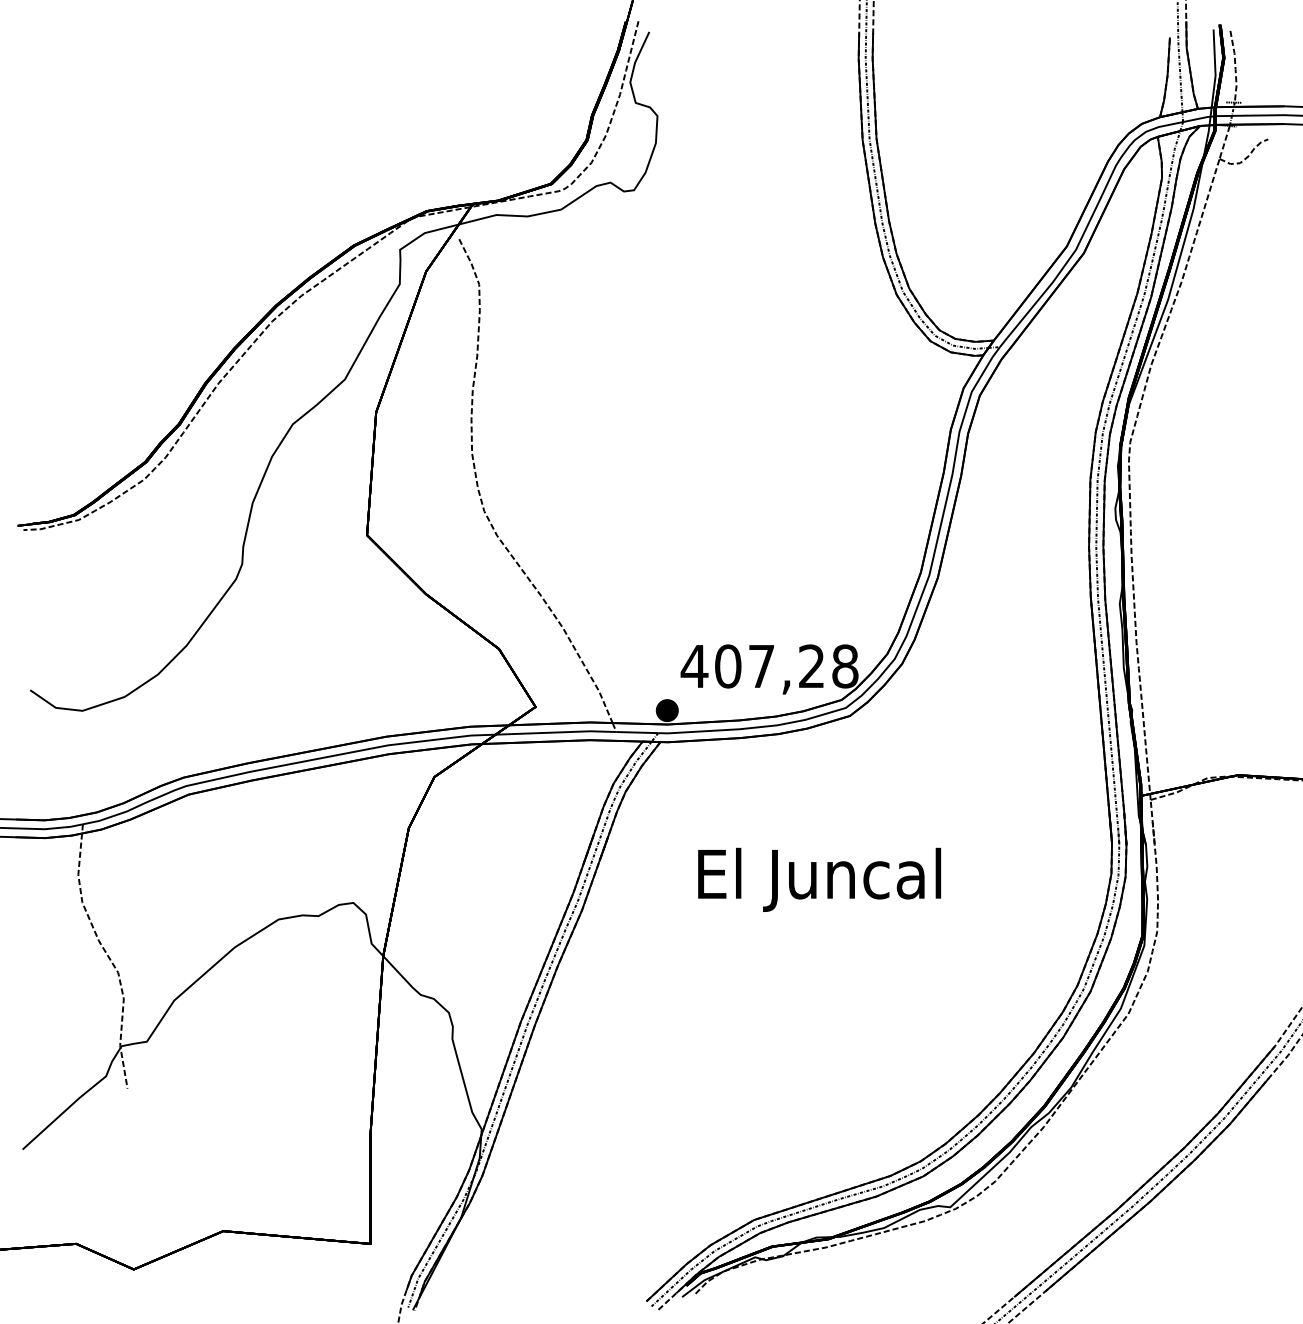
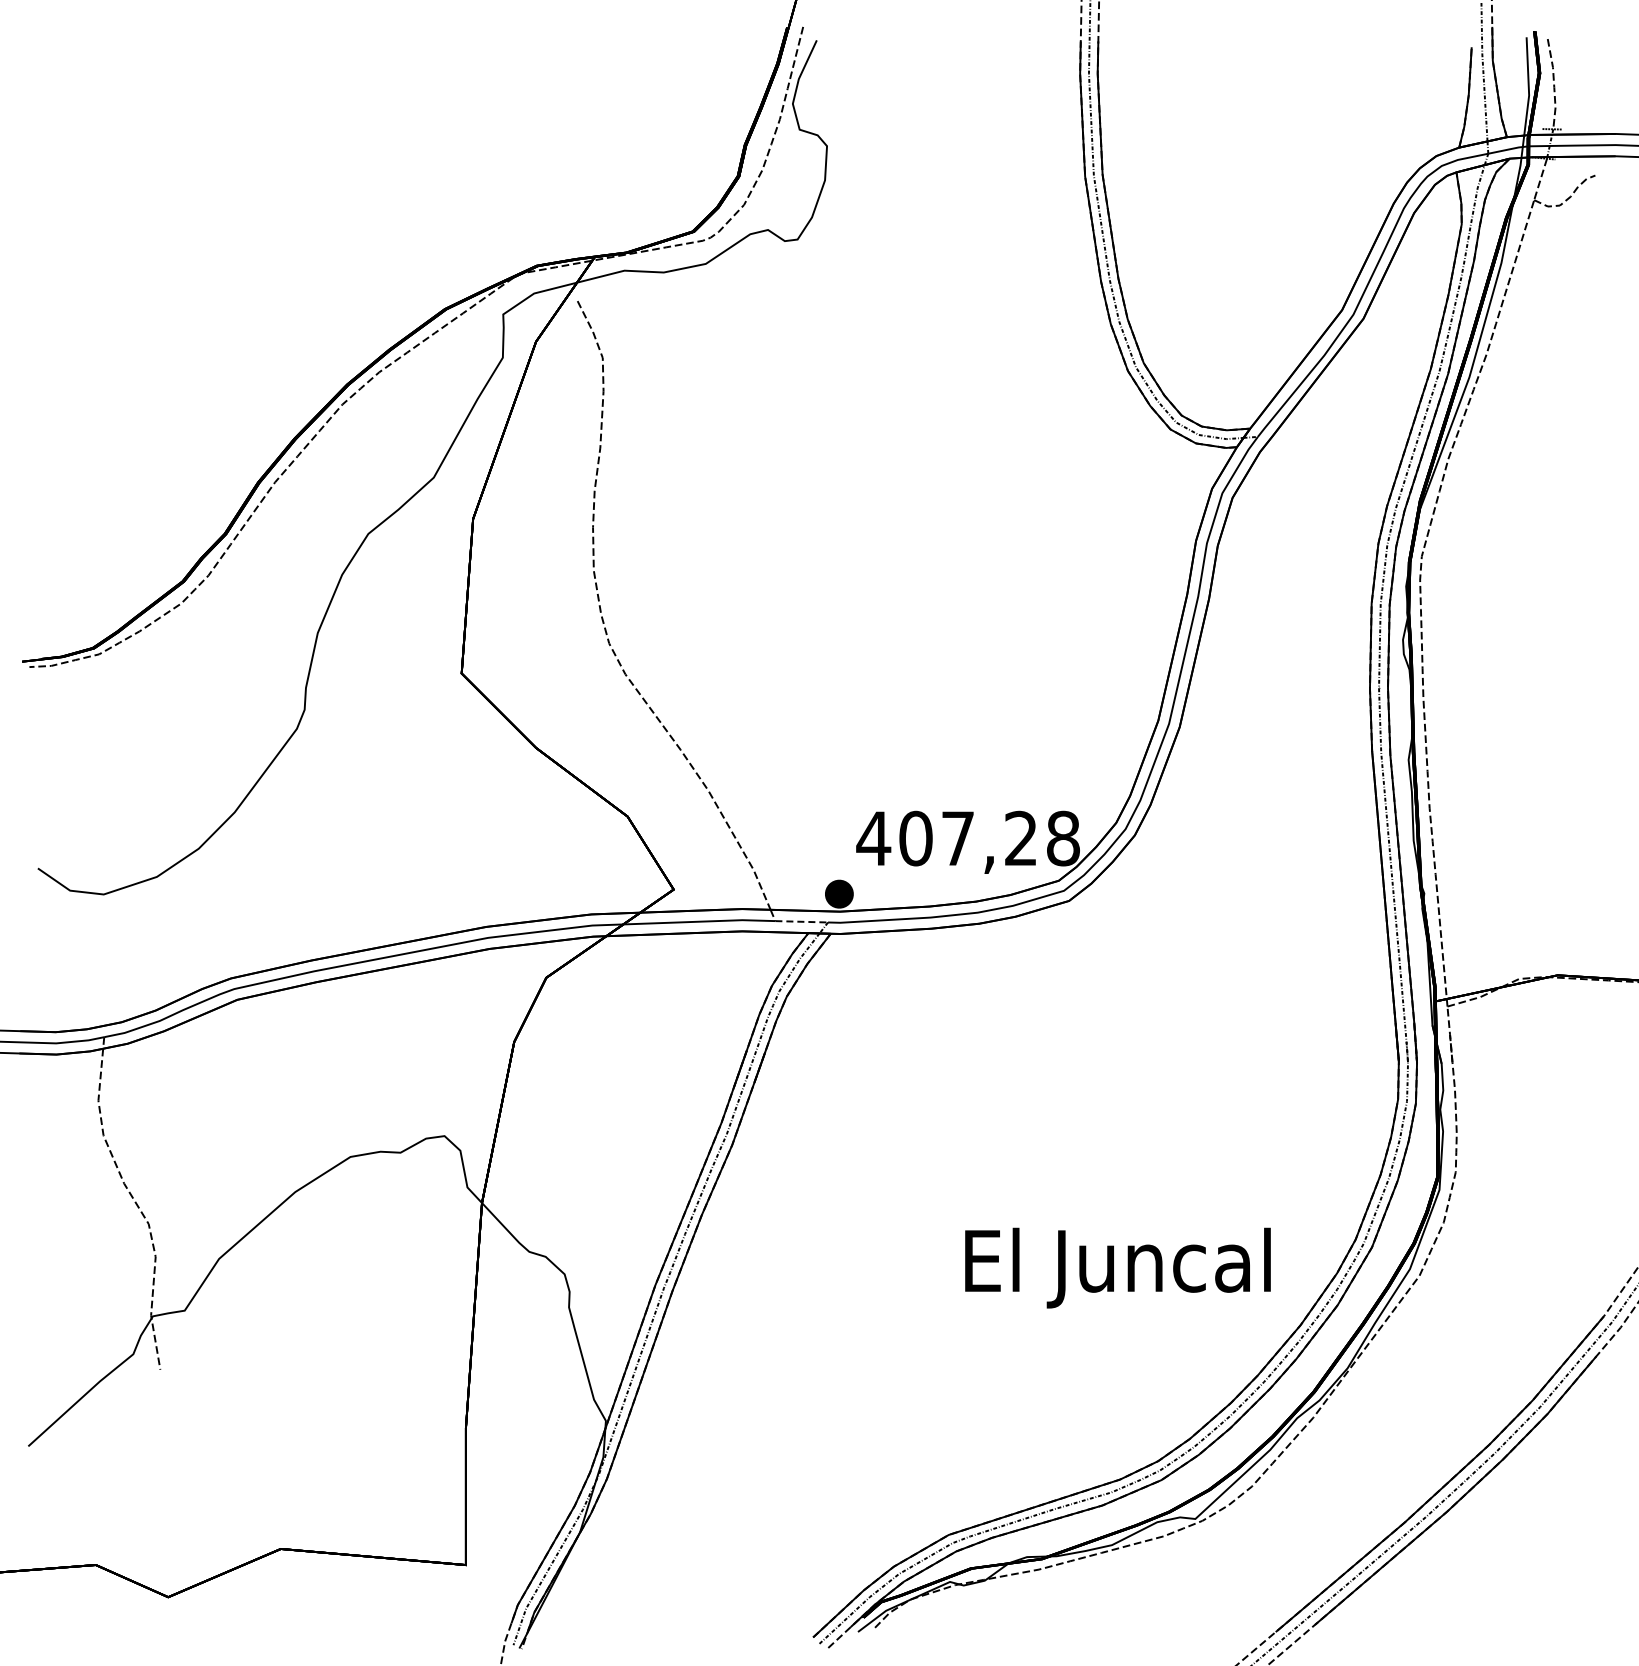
line: (637, 732) -> (802, 921), solid -> dashed
text: (819, 879) -> (1117, 1267), moved

